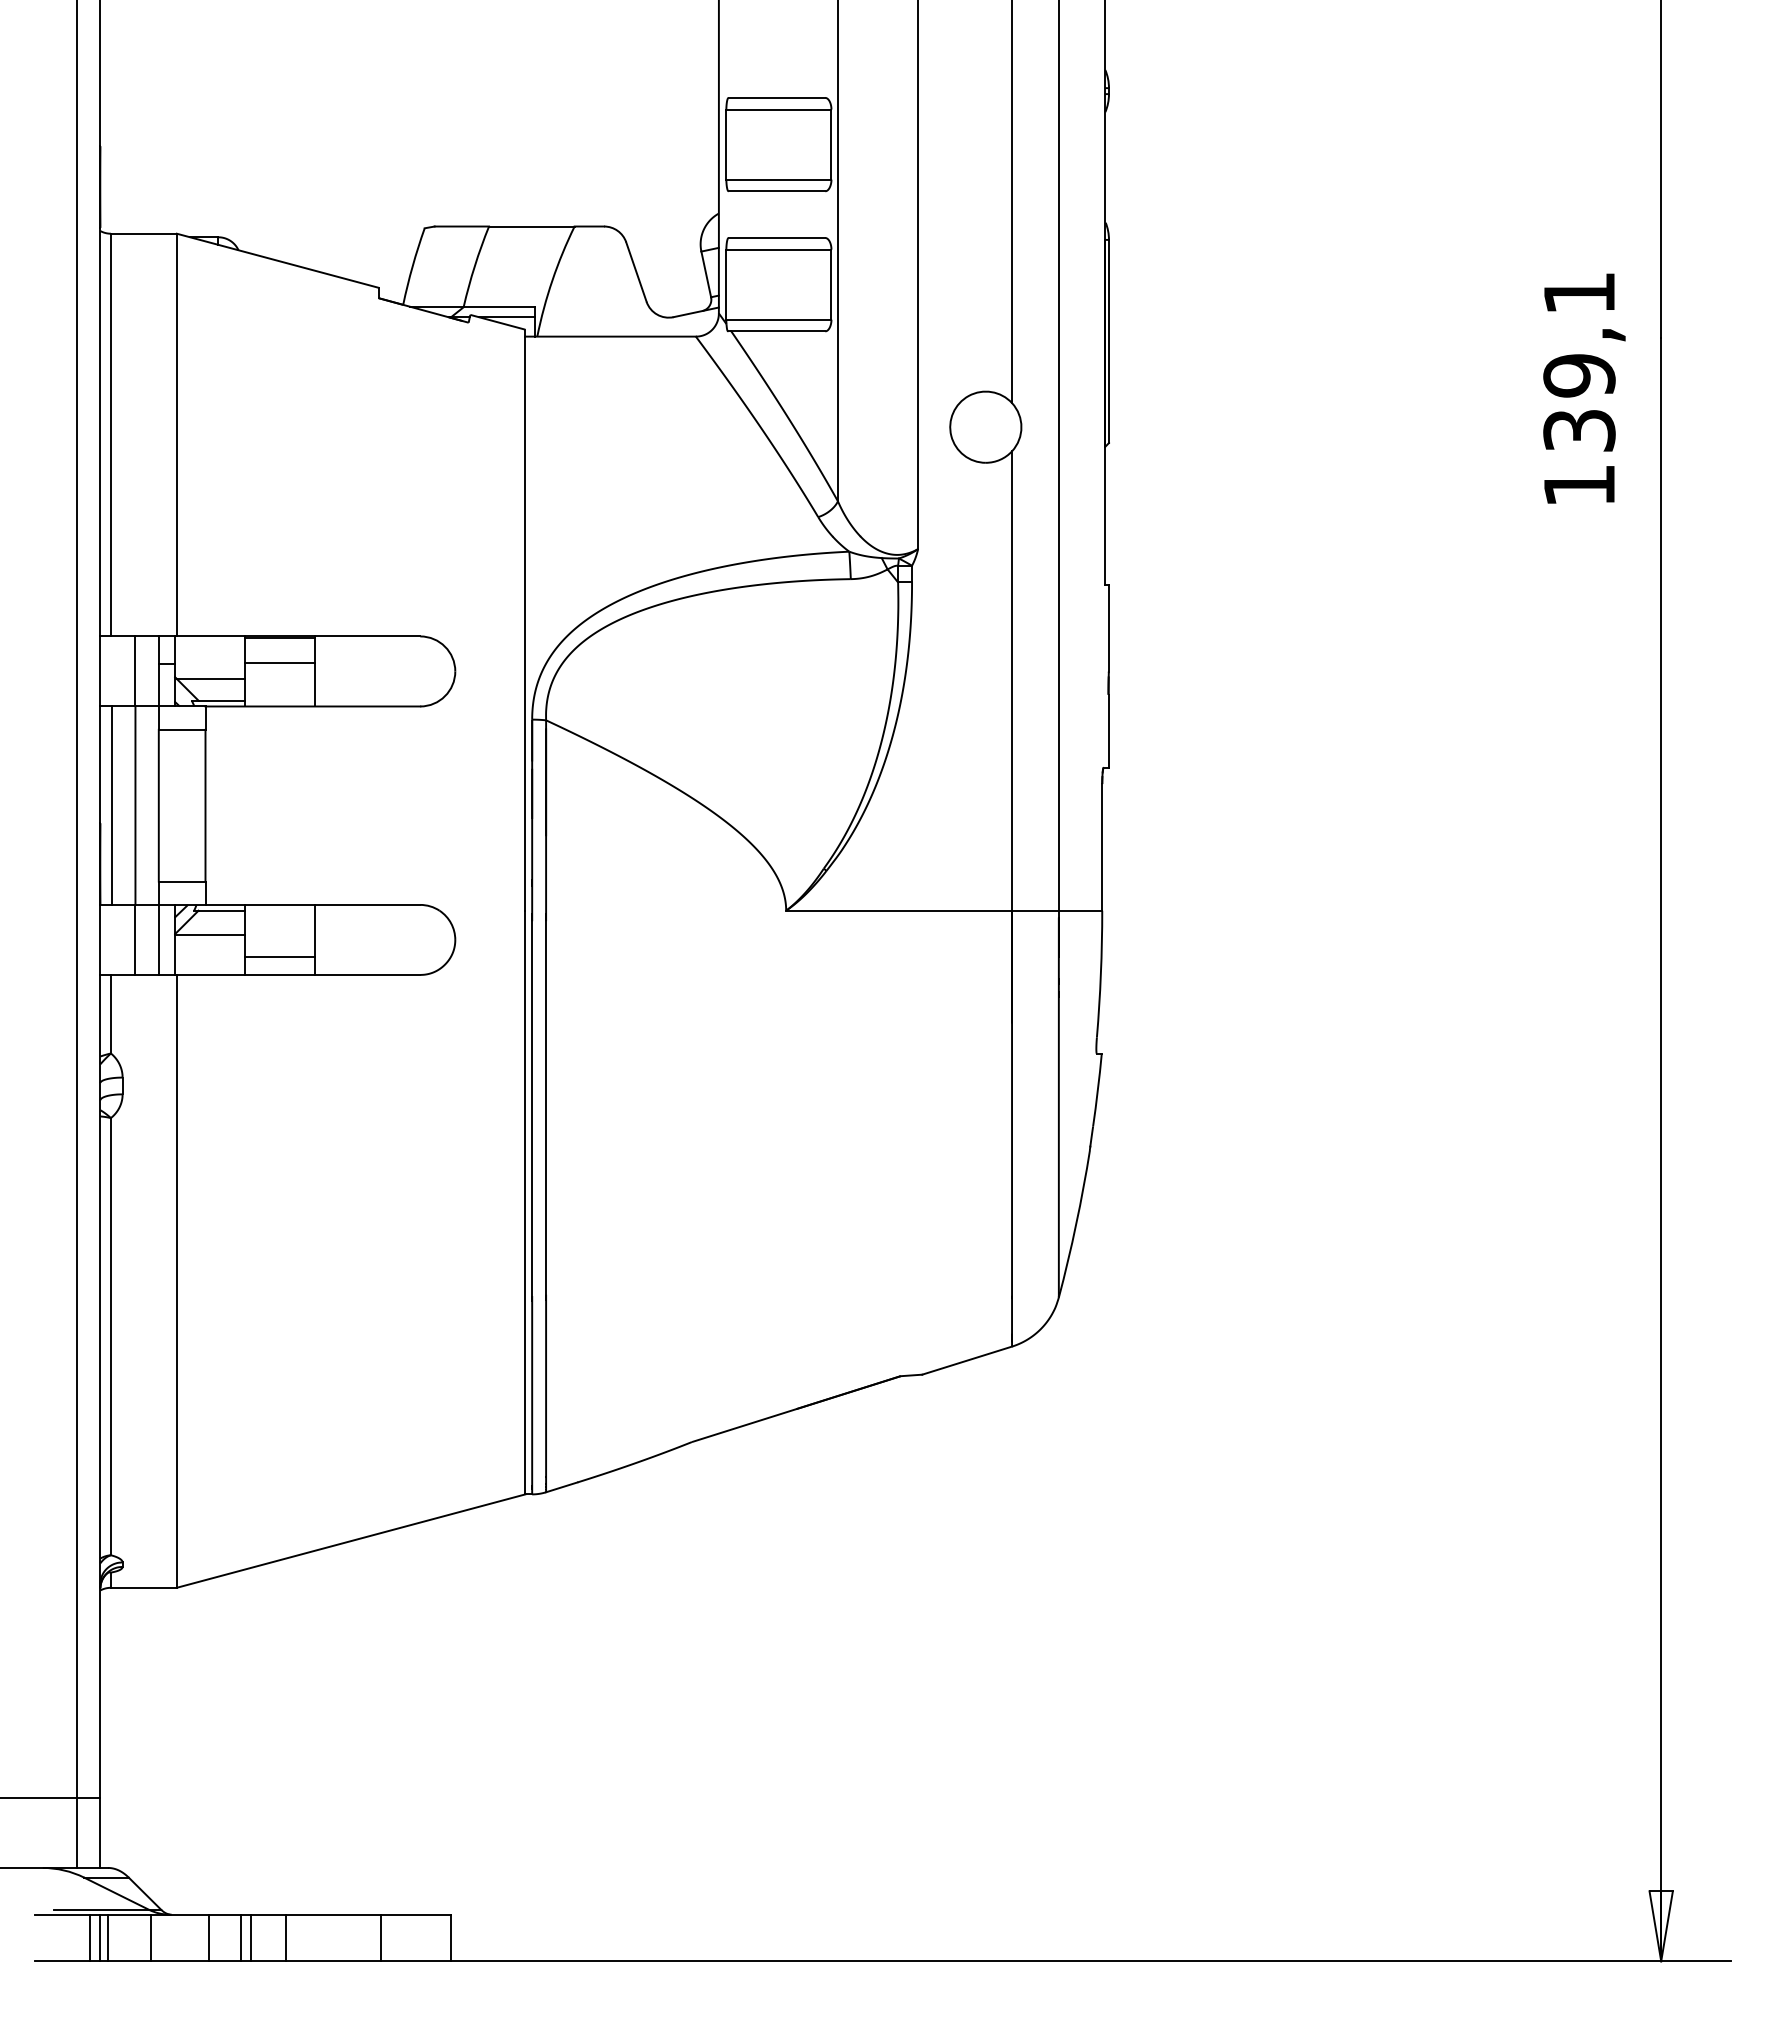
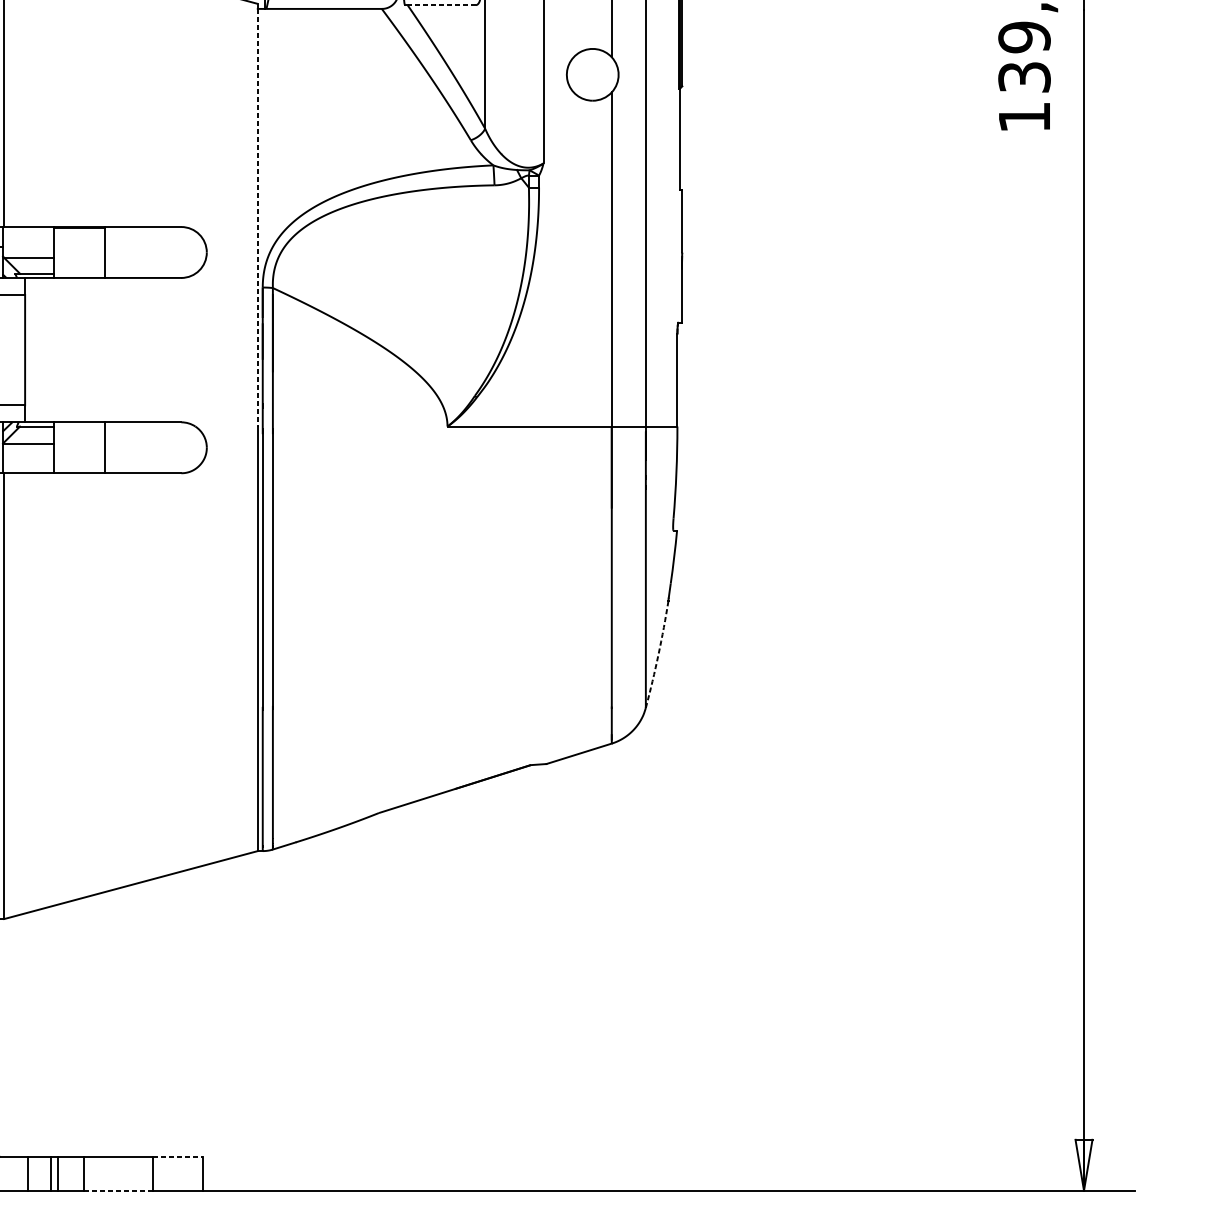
line: (778, 331) -> (441, 5), solid -> dashed
line: (525, 624) -> (257, 218), solid -> dashed
line: (280, 662) -> (79, 245), removed
line: (280, 957) -> (79, 460), removed
arc: (1076, 1224) -> (658, 654), solid -> dashed
line: (416, 1914) -> (178, 1156), solid -> dashed
line: (333, 1961) -> (118, 1190), solid -> dashed

